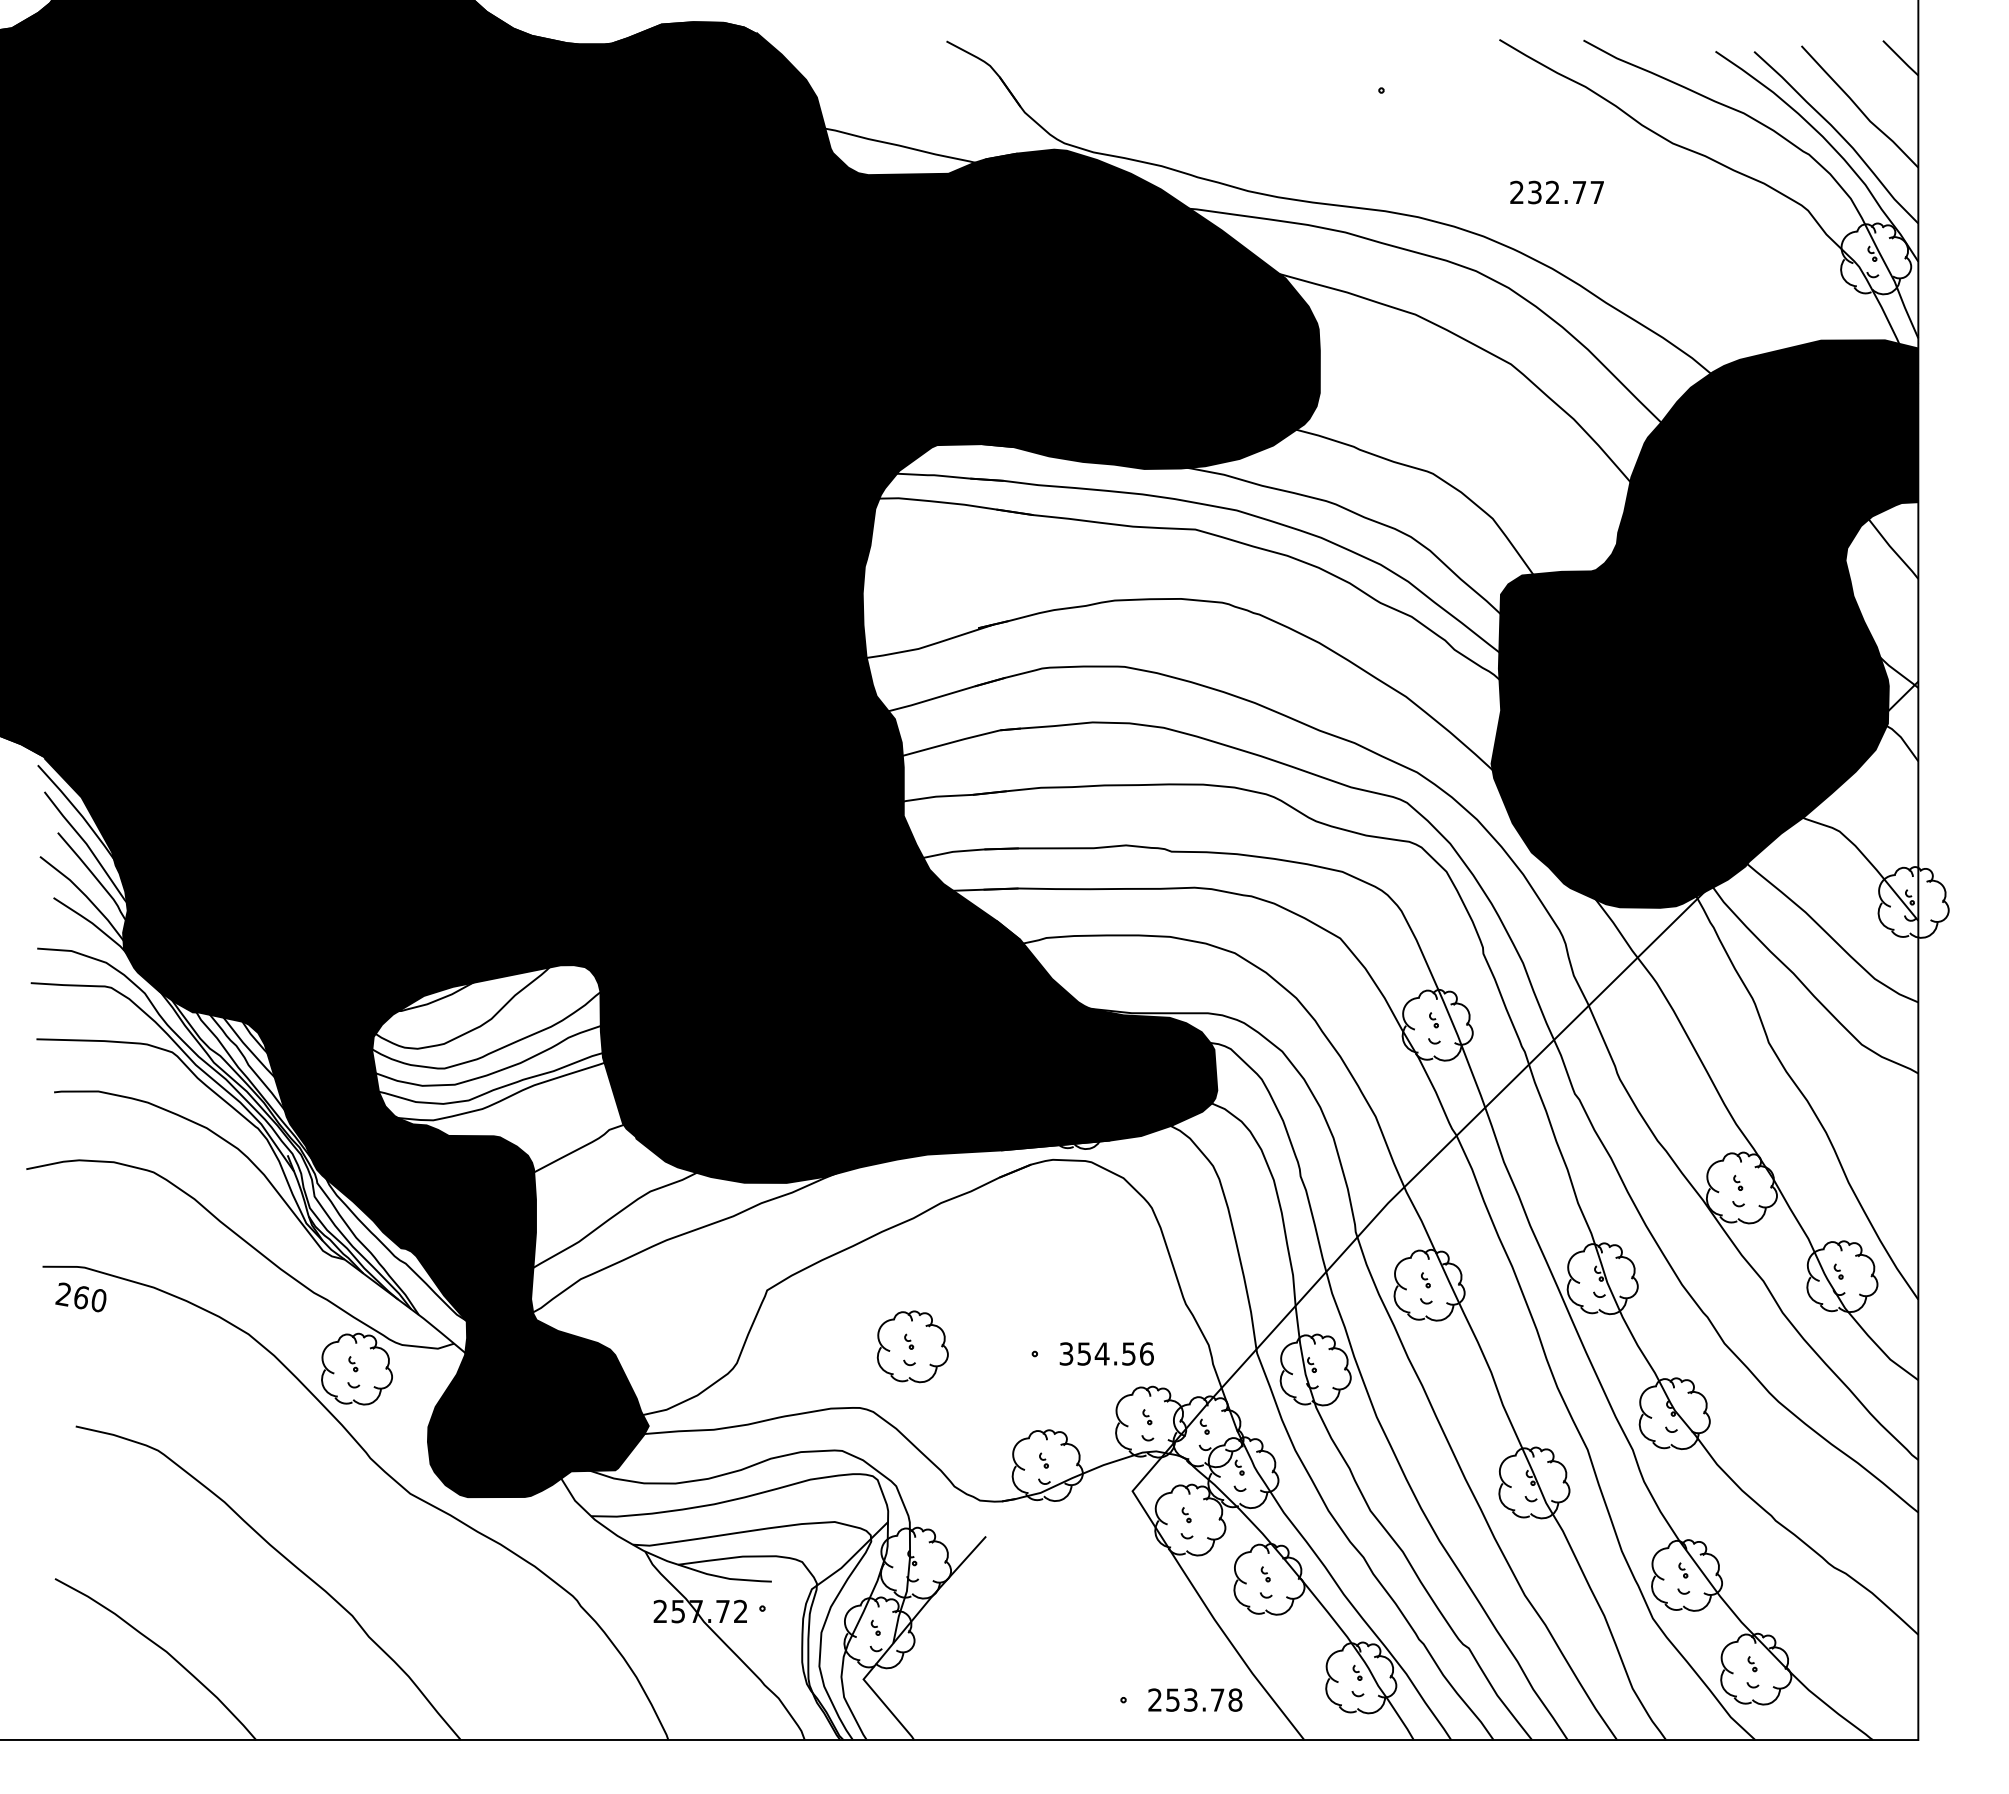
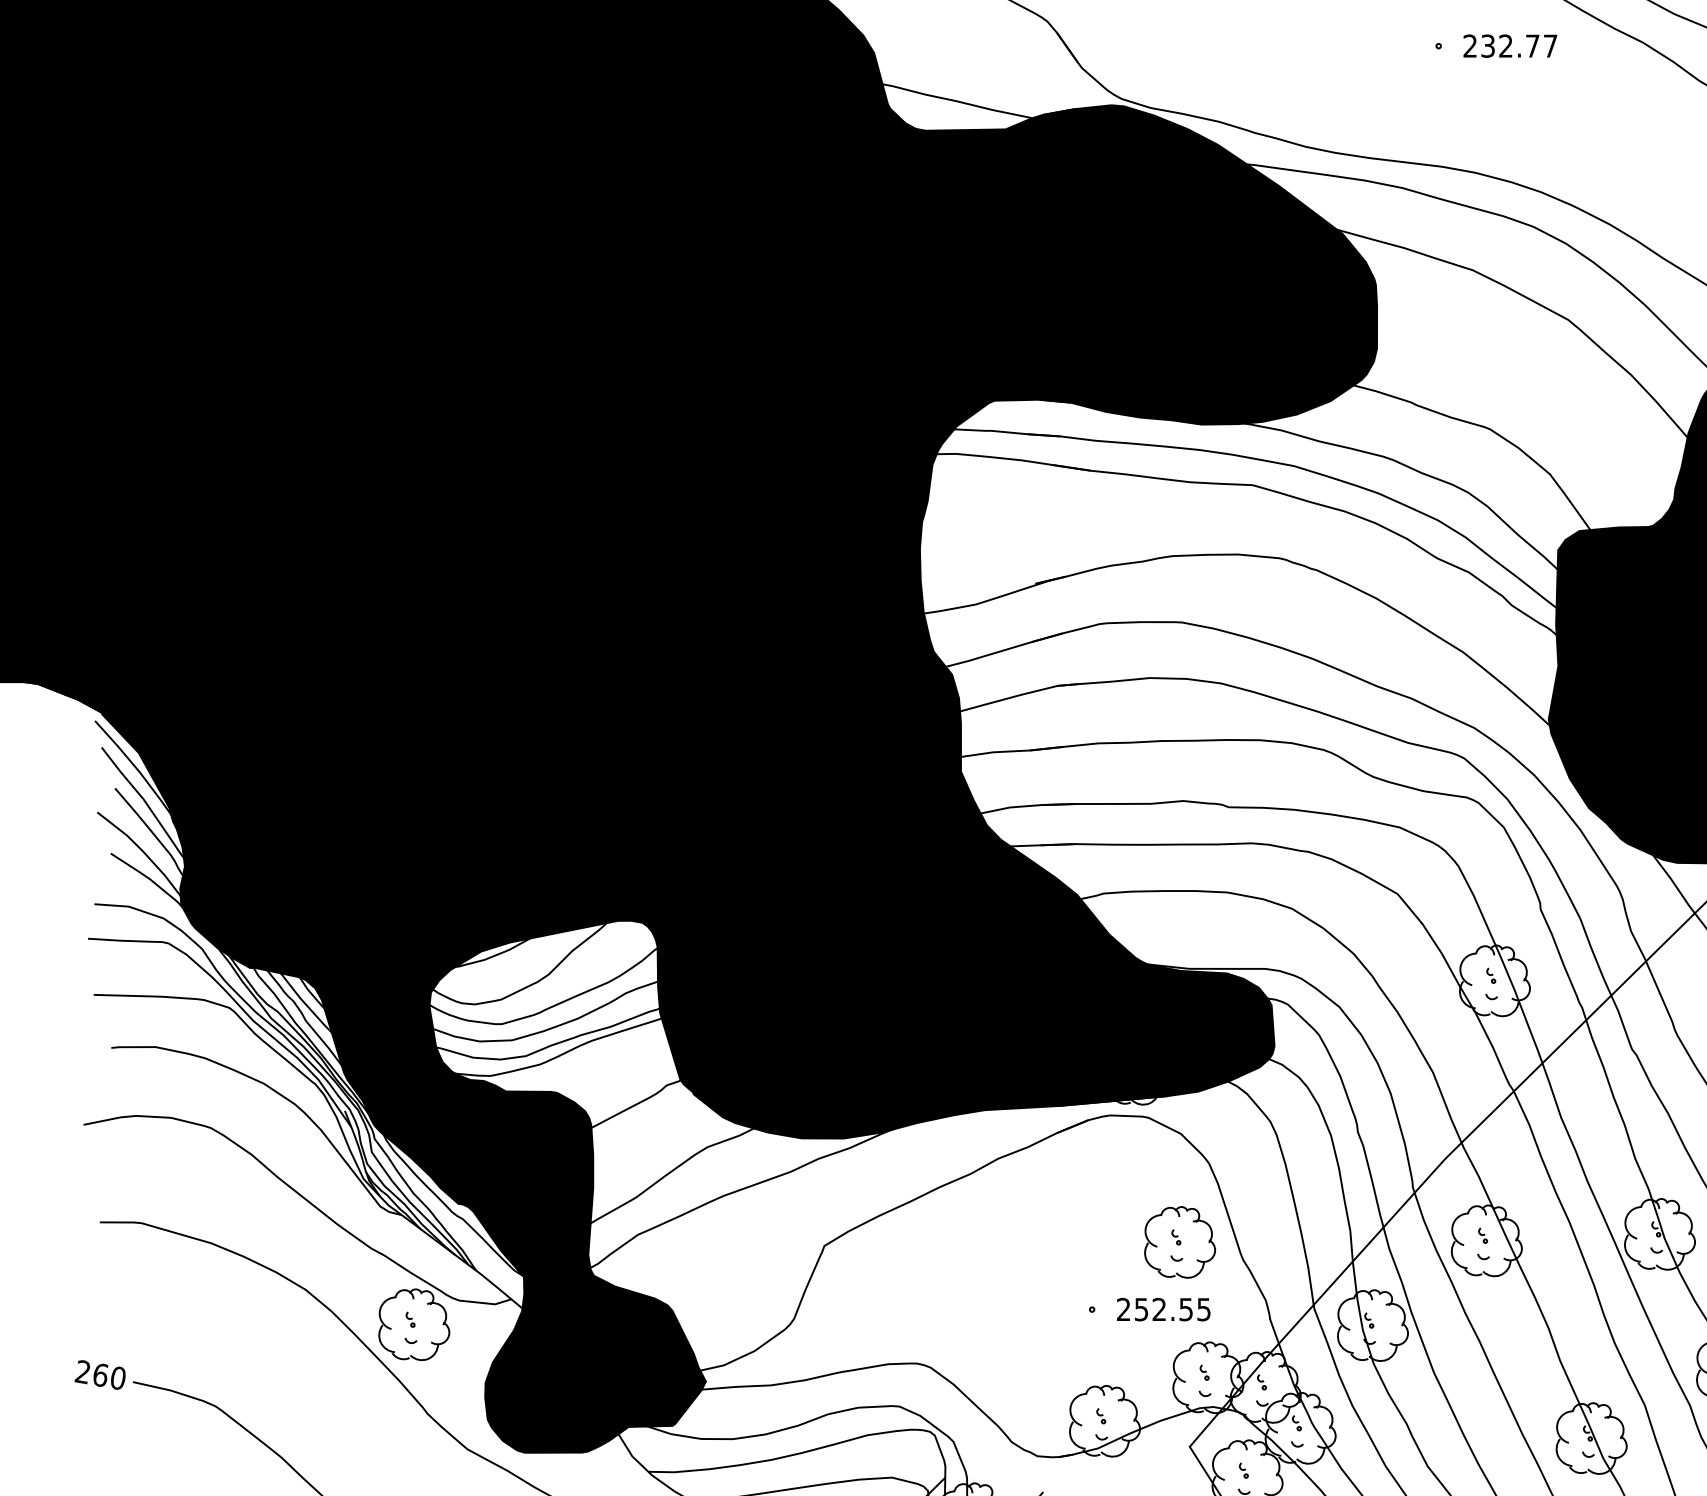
text: (1556, 192) -> (1509, 46), moved
text: (80, 1297) -> (99, 1375), moved
part: (912, 1346) -> (1179, 1242), moved
text: (1106, 1353) -> (1163, 1309), 354.56 -> 252.55

